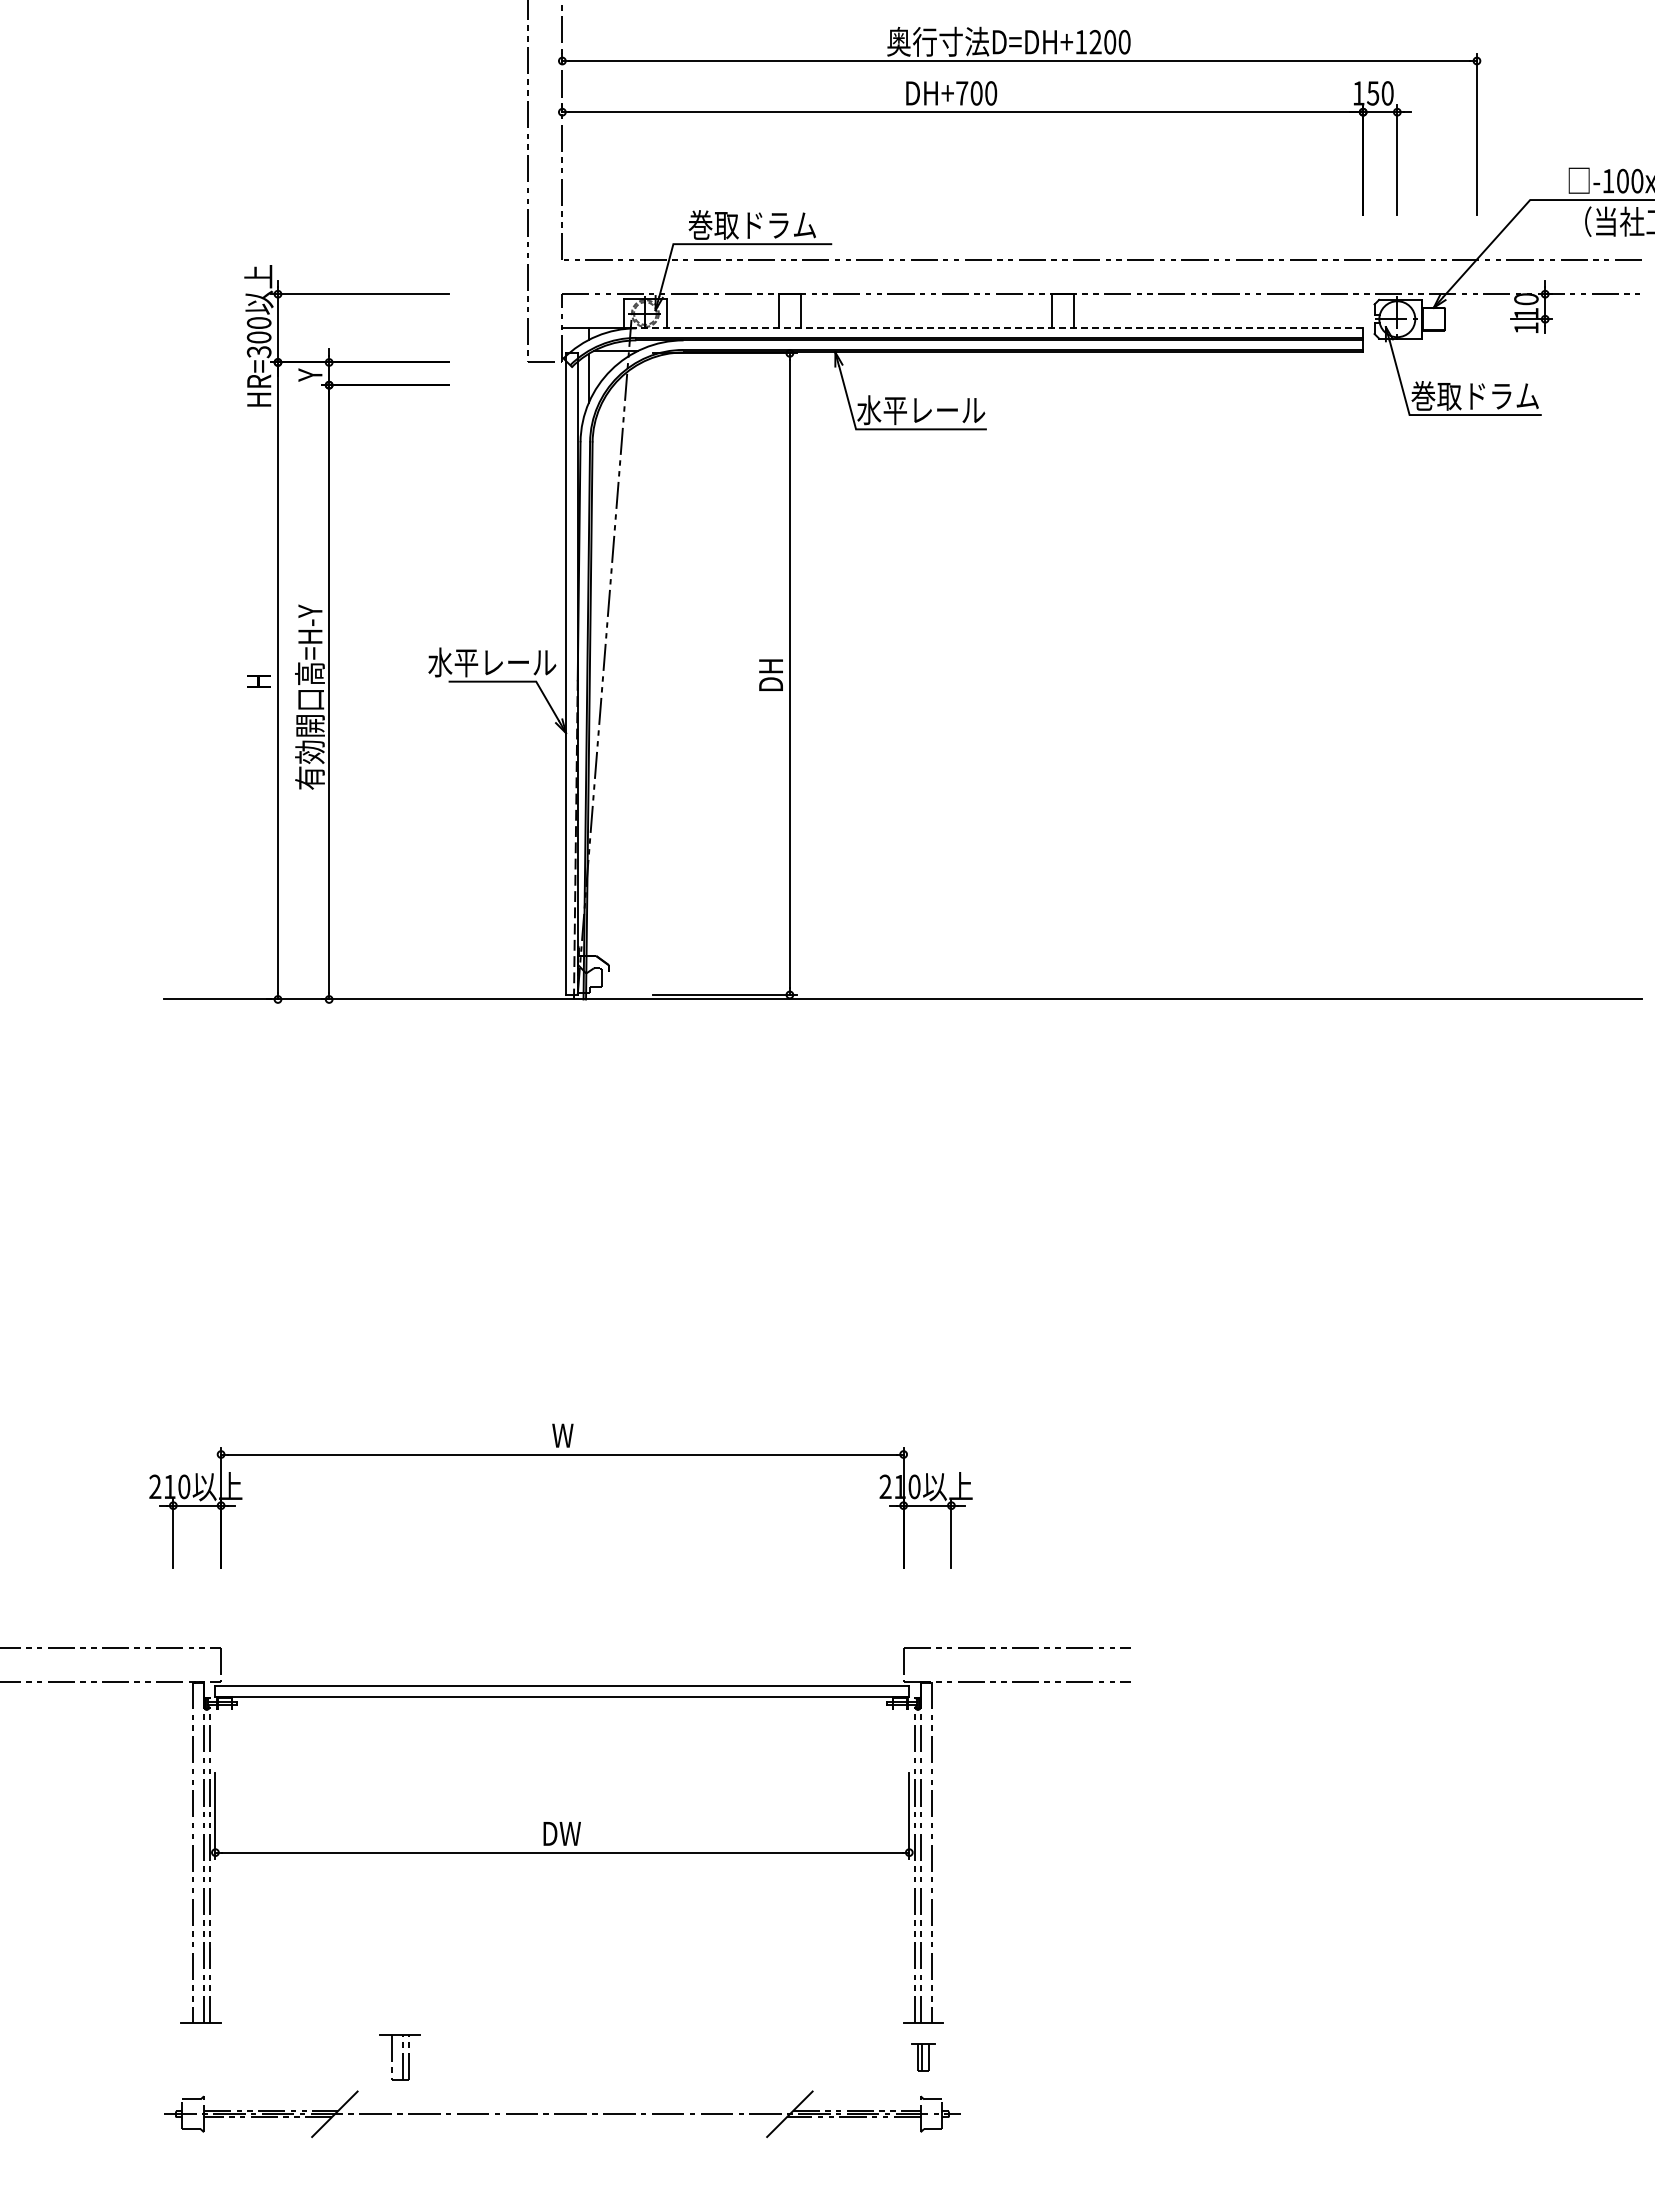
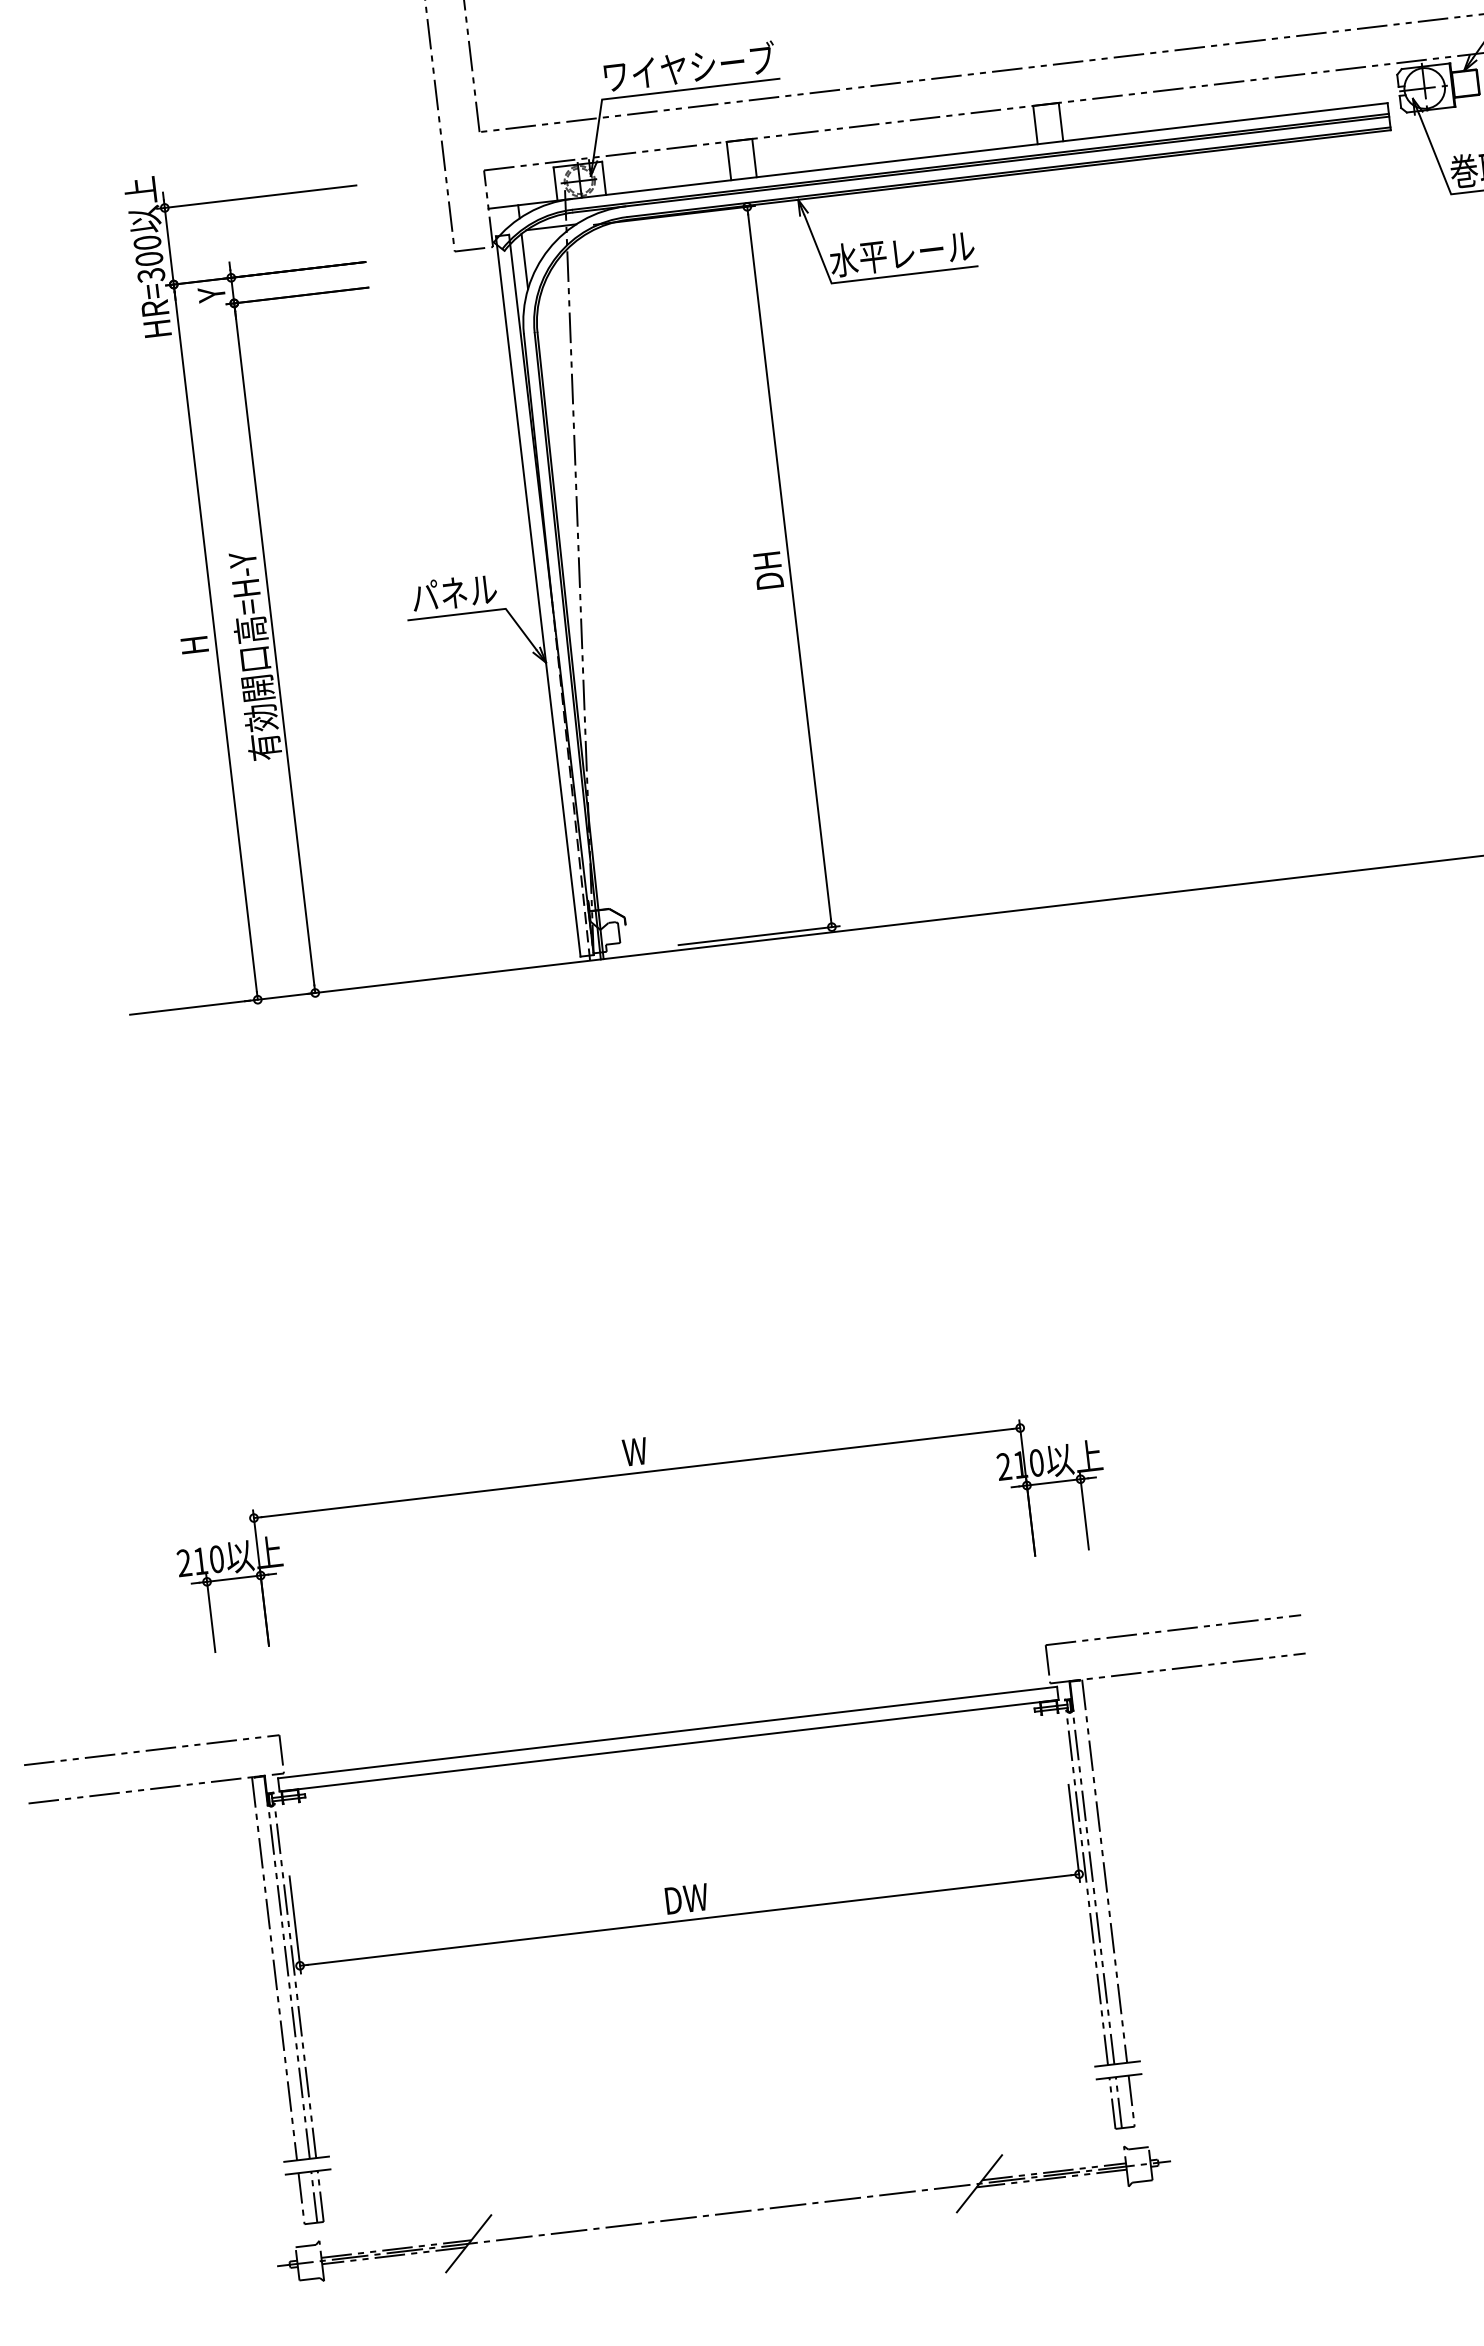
text: (753, 224) -> (689, 66), 巻取ドラム -> ワイヤシーブ
line: (999, 328) -> (979, 151), dashed -> solid
text: (492, 662) -> (454, 593), 水平レール -> パネル
part: (399, 2057) -> (310, 2197), moved
part: (923, 2057) -> (1122, 2102), size x1.67

